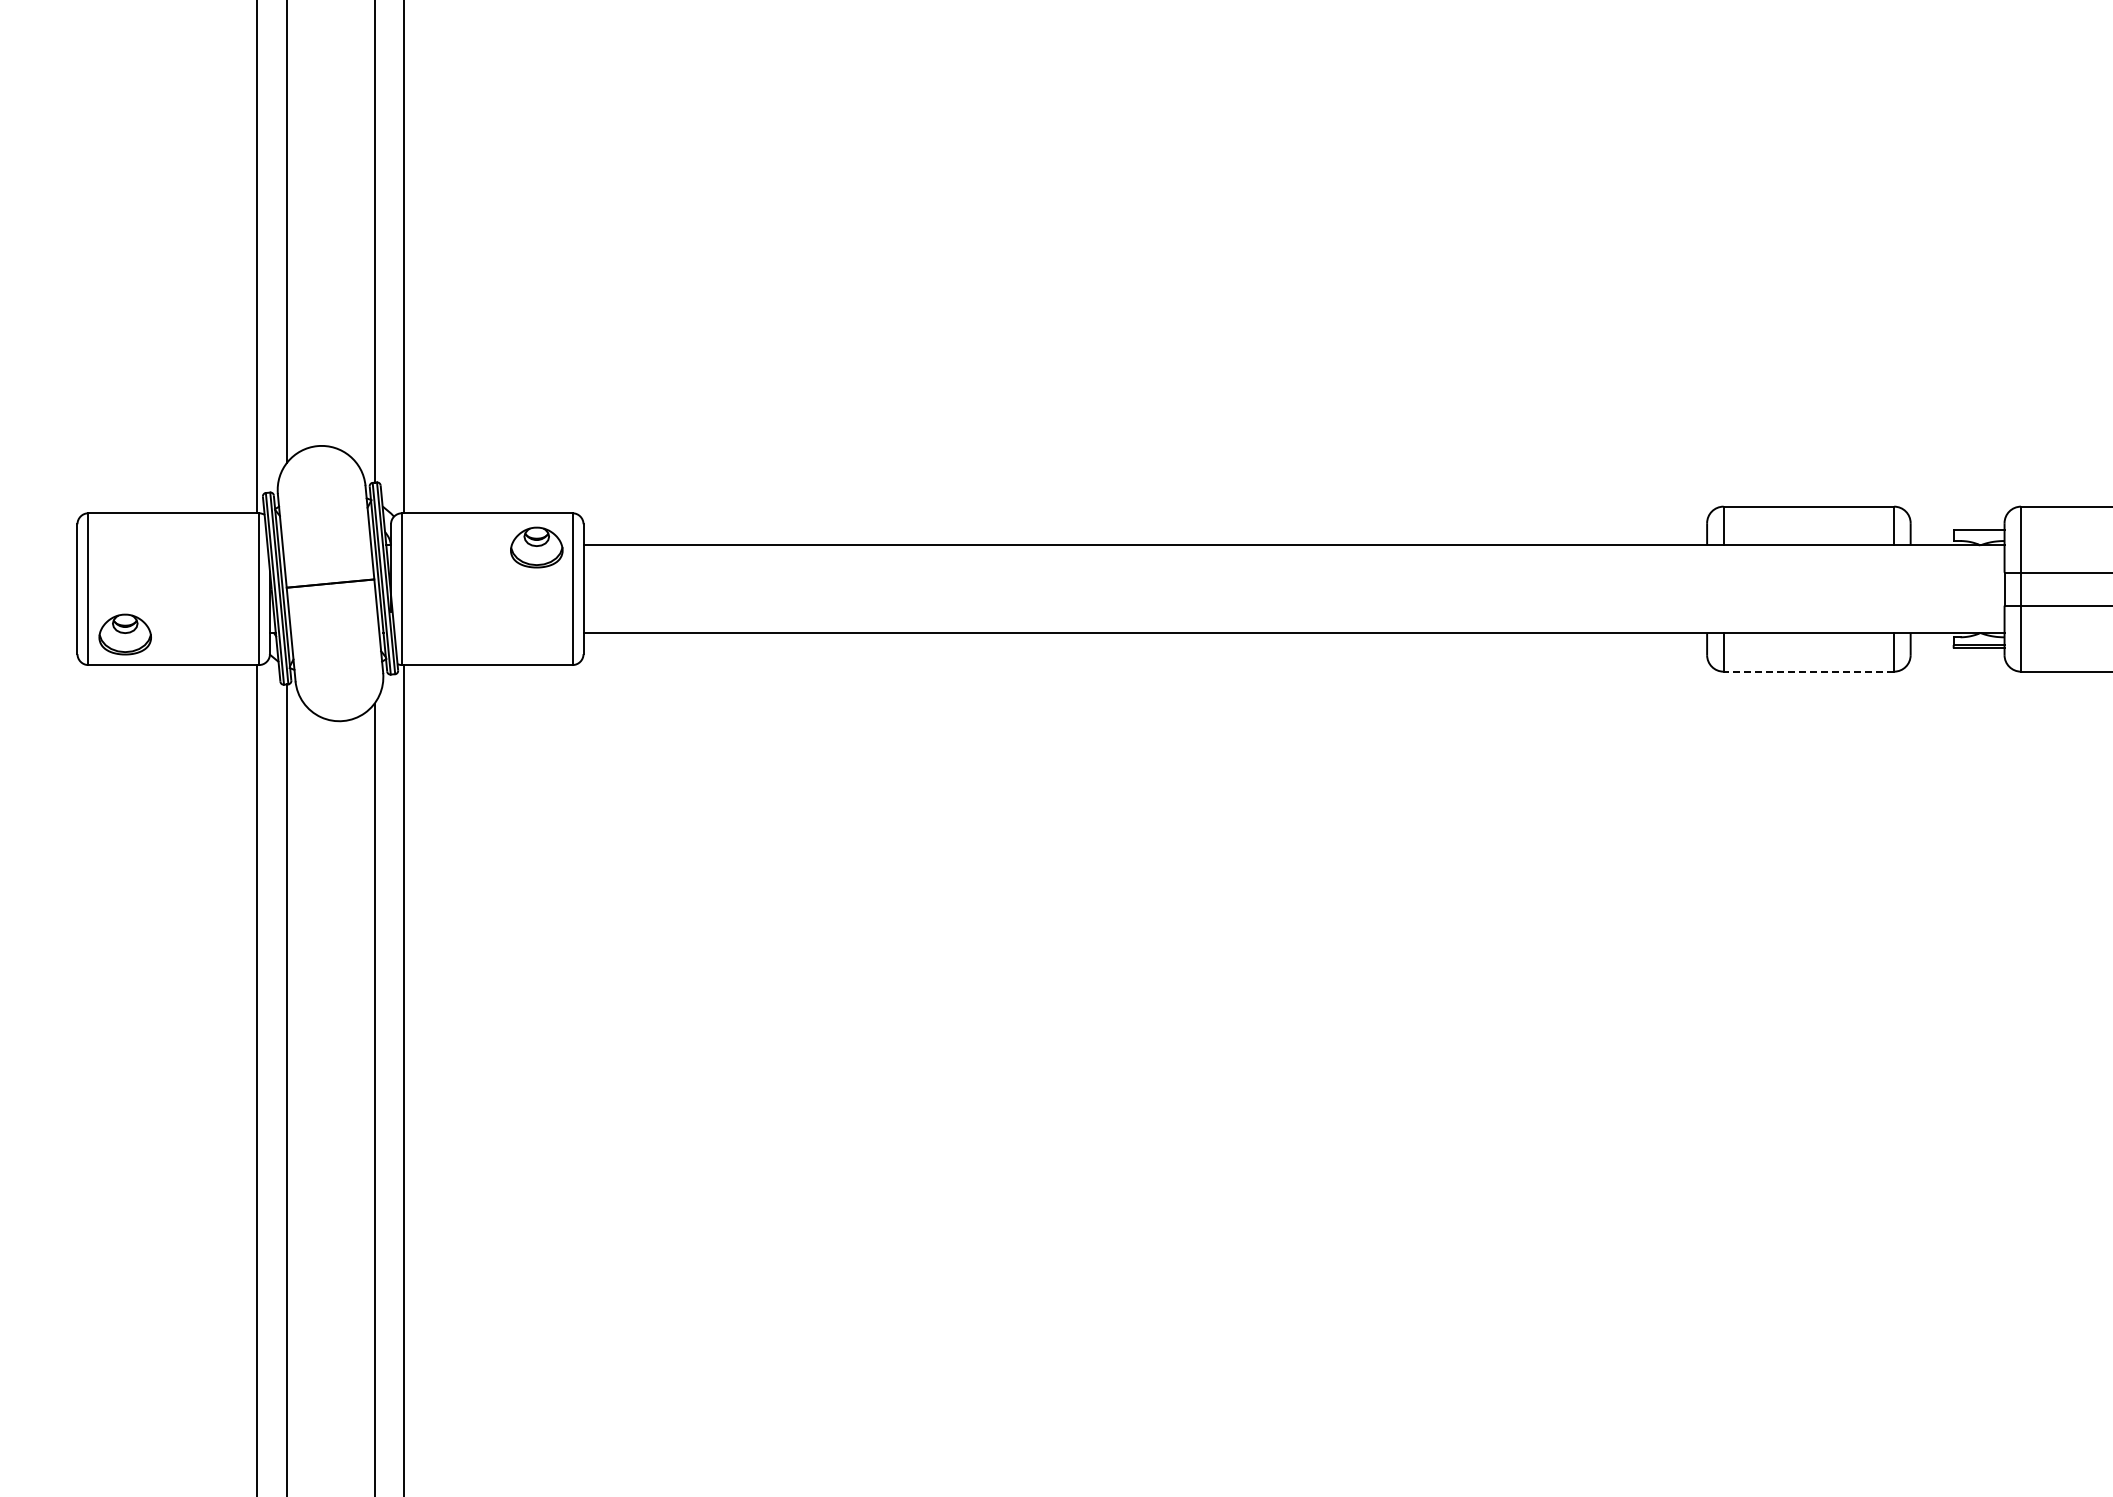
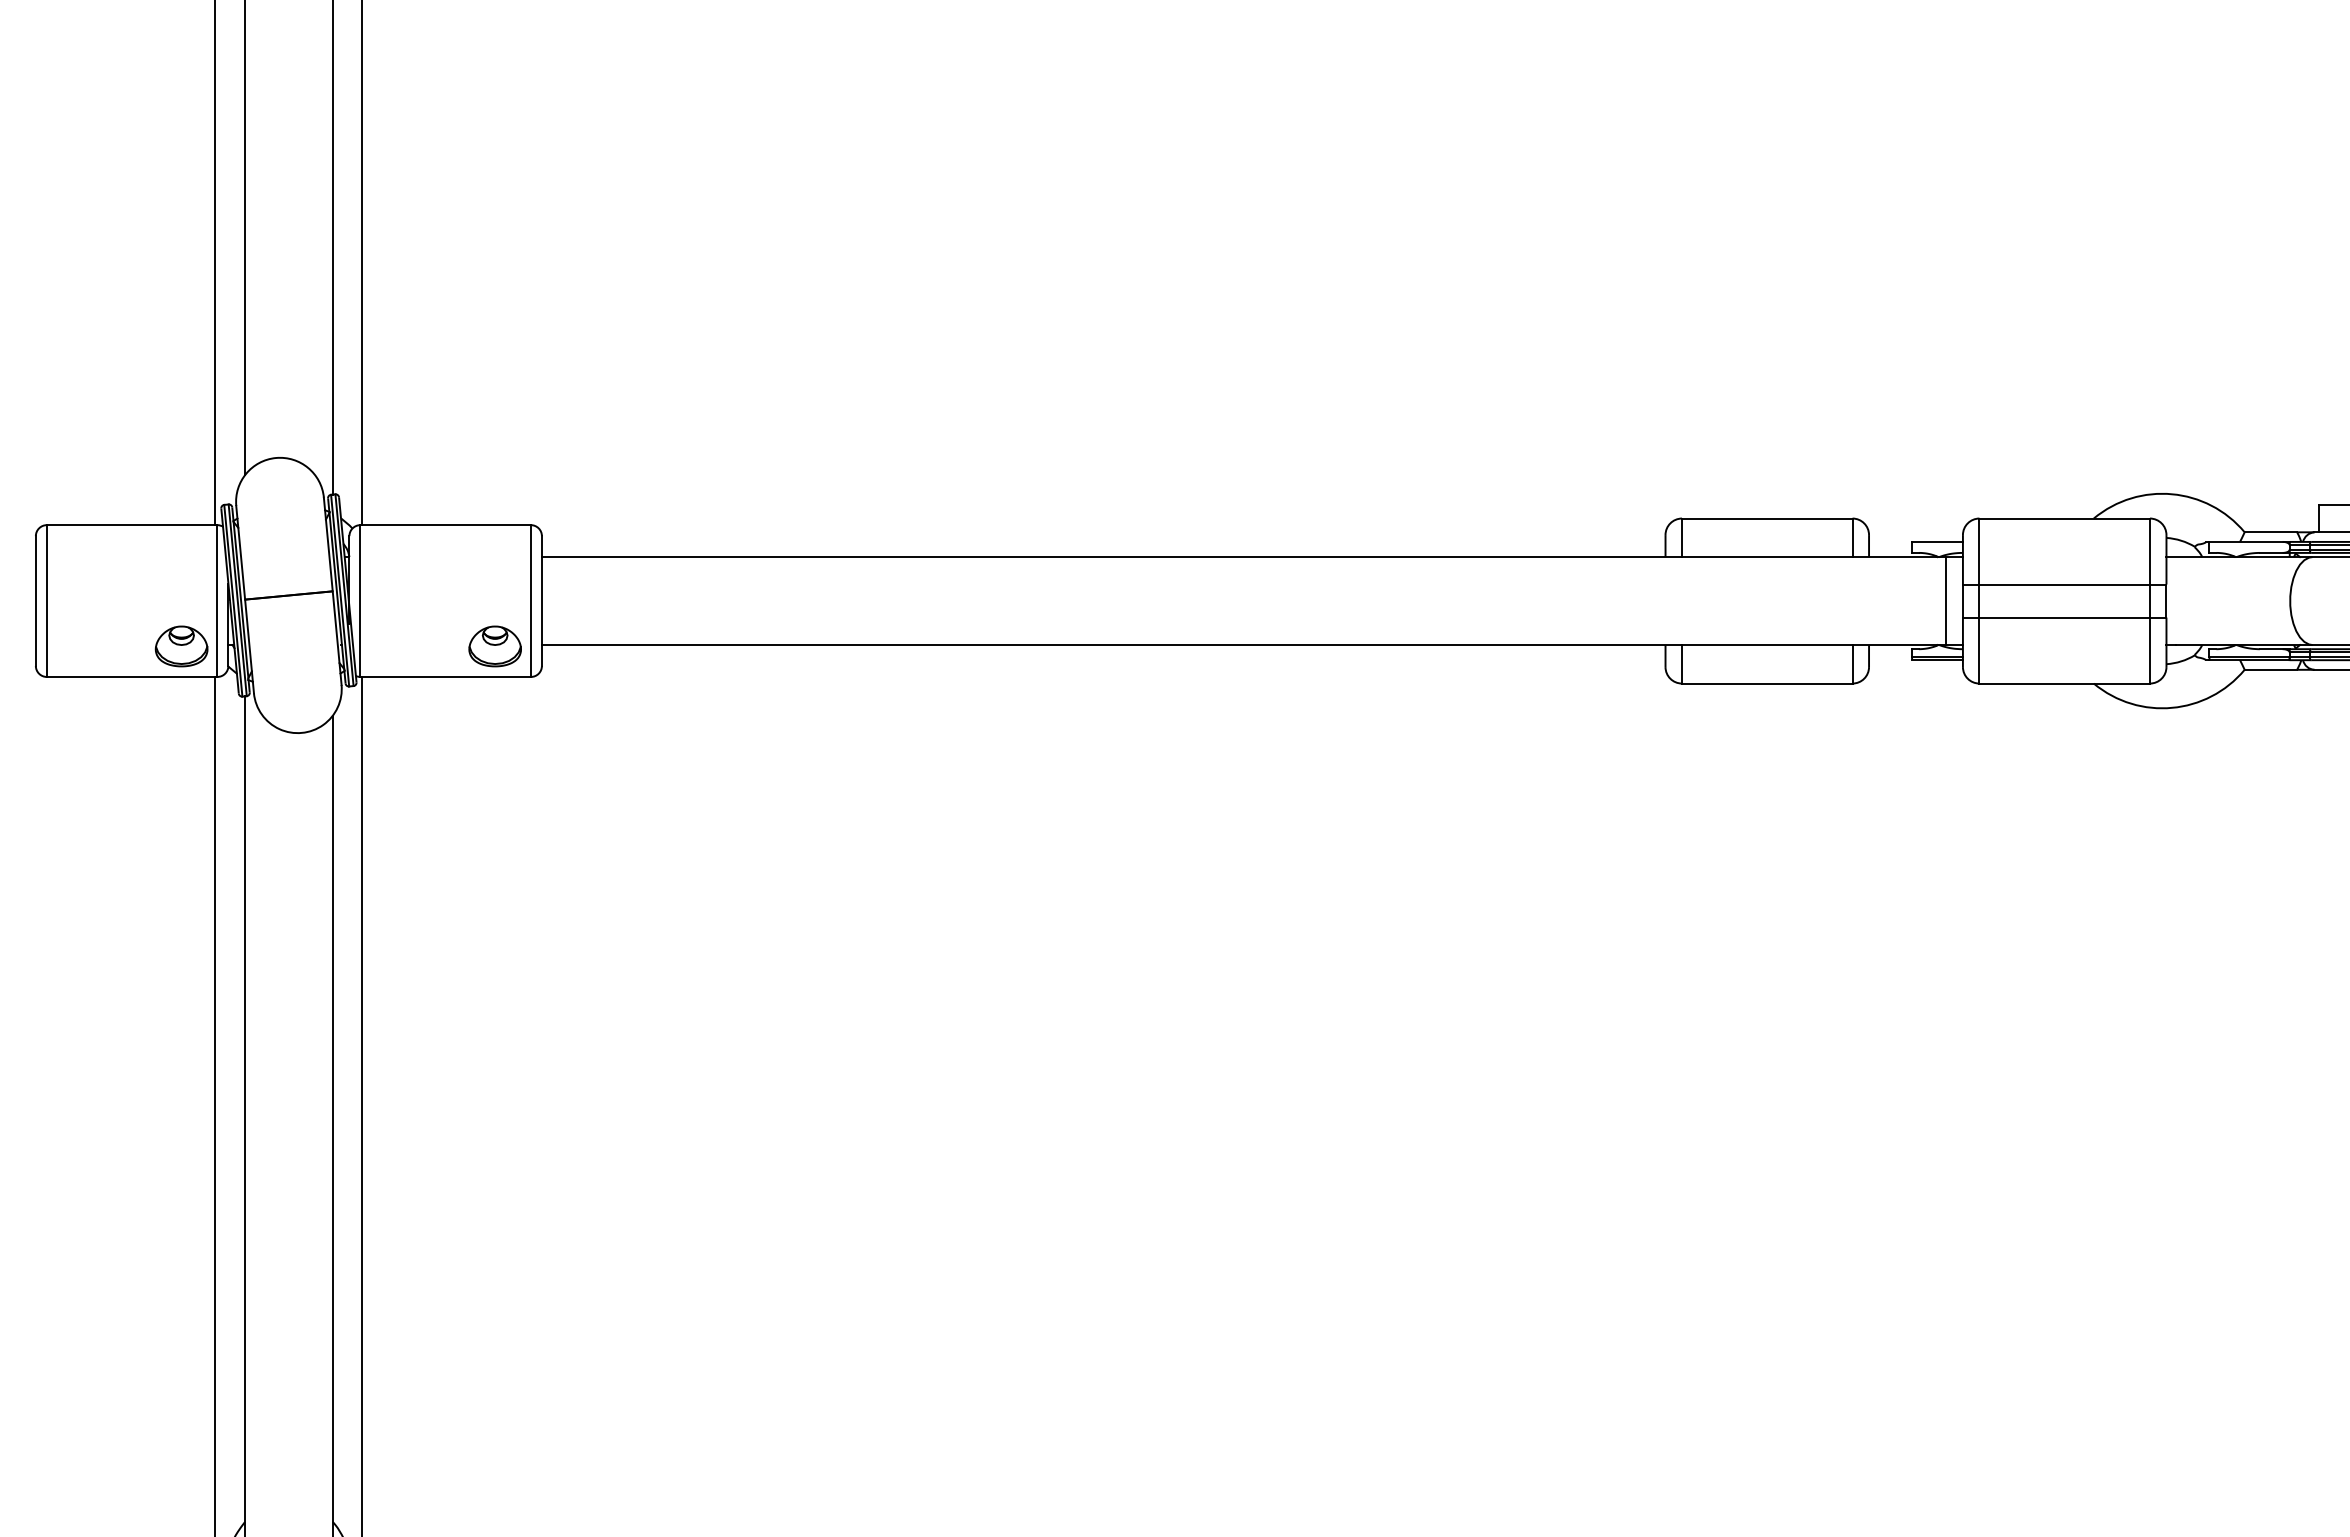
part: (536, 547) -> (494, 646), moved
line: (1988, 589) -> (1946, 601), added
part: (125, 634) -> (181, 646), moved
line: (1808, 671) -> (1766, 683), dashed -> solid

